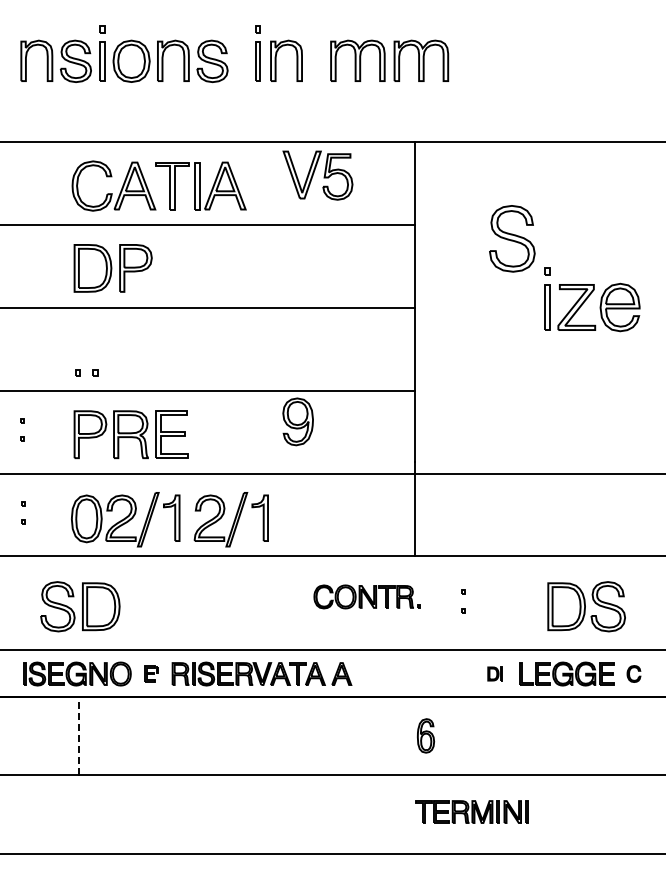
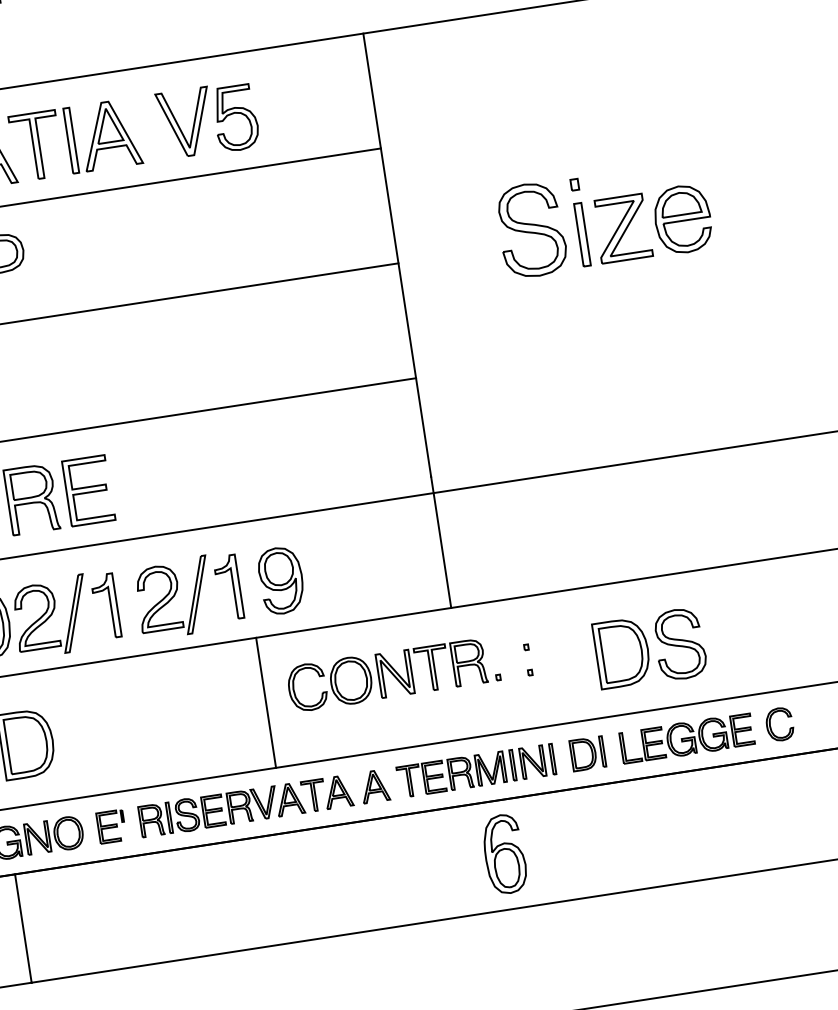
part: (317, 175) -> (207, 120), moved
part: (512, 238) -> (531, 229), moved
part: (297, 421) -> (280, 580), moved
part: (366, 596) -> (392, 673), size x1.43
line: (274, 603) -> (266, 702), added
part: (586, 606) -> (649, 648), moved
part: (151, 673) -> (111, 826), size x1.43
part: (494, 673) -> (586, 753), size x1.67
part: (633, 673) -> (779, 723), size x1.43
line: (78, 735) -> (22, 927), dashed -> solid
part: (425, 735) -> (503, 853), size x1.67
part: (471, 811) -> (475, 770), moved

